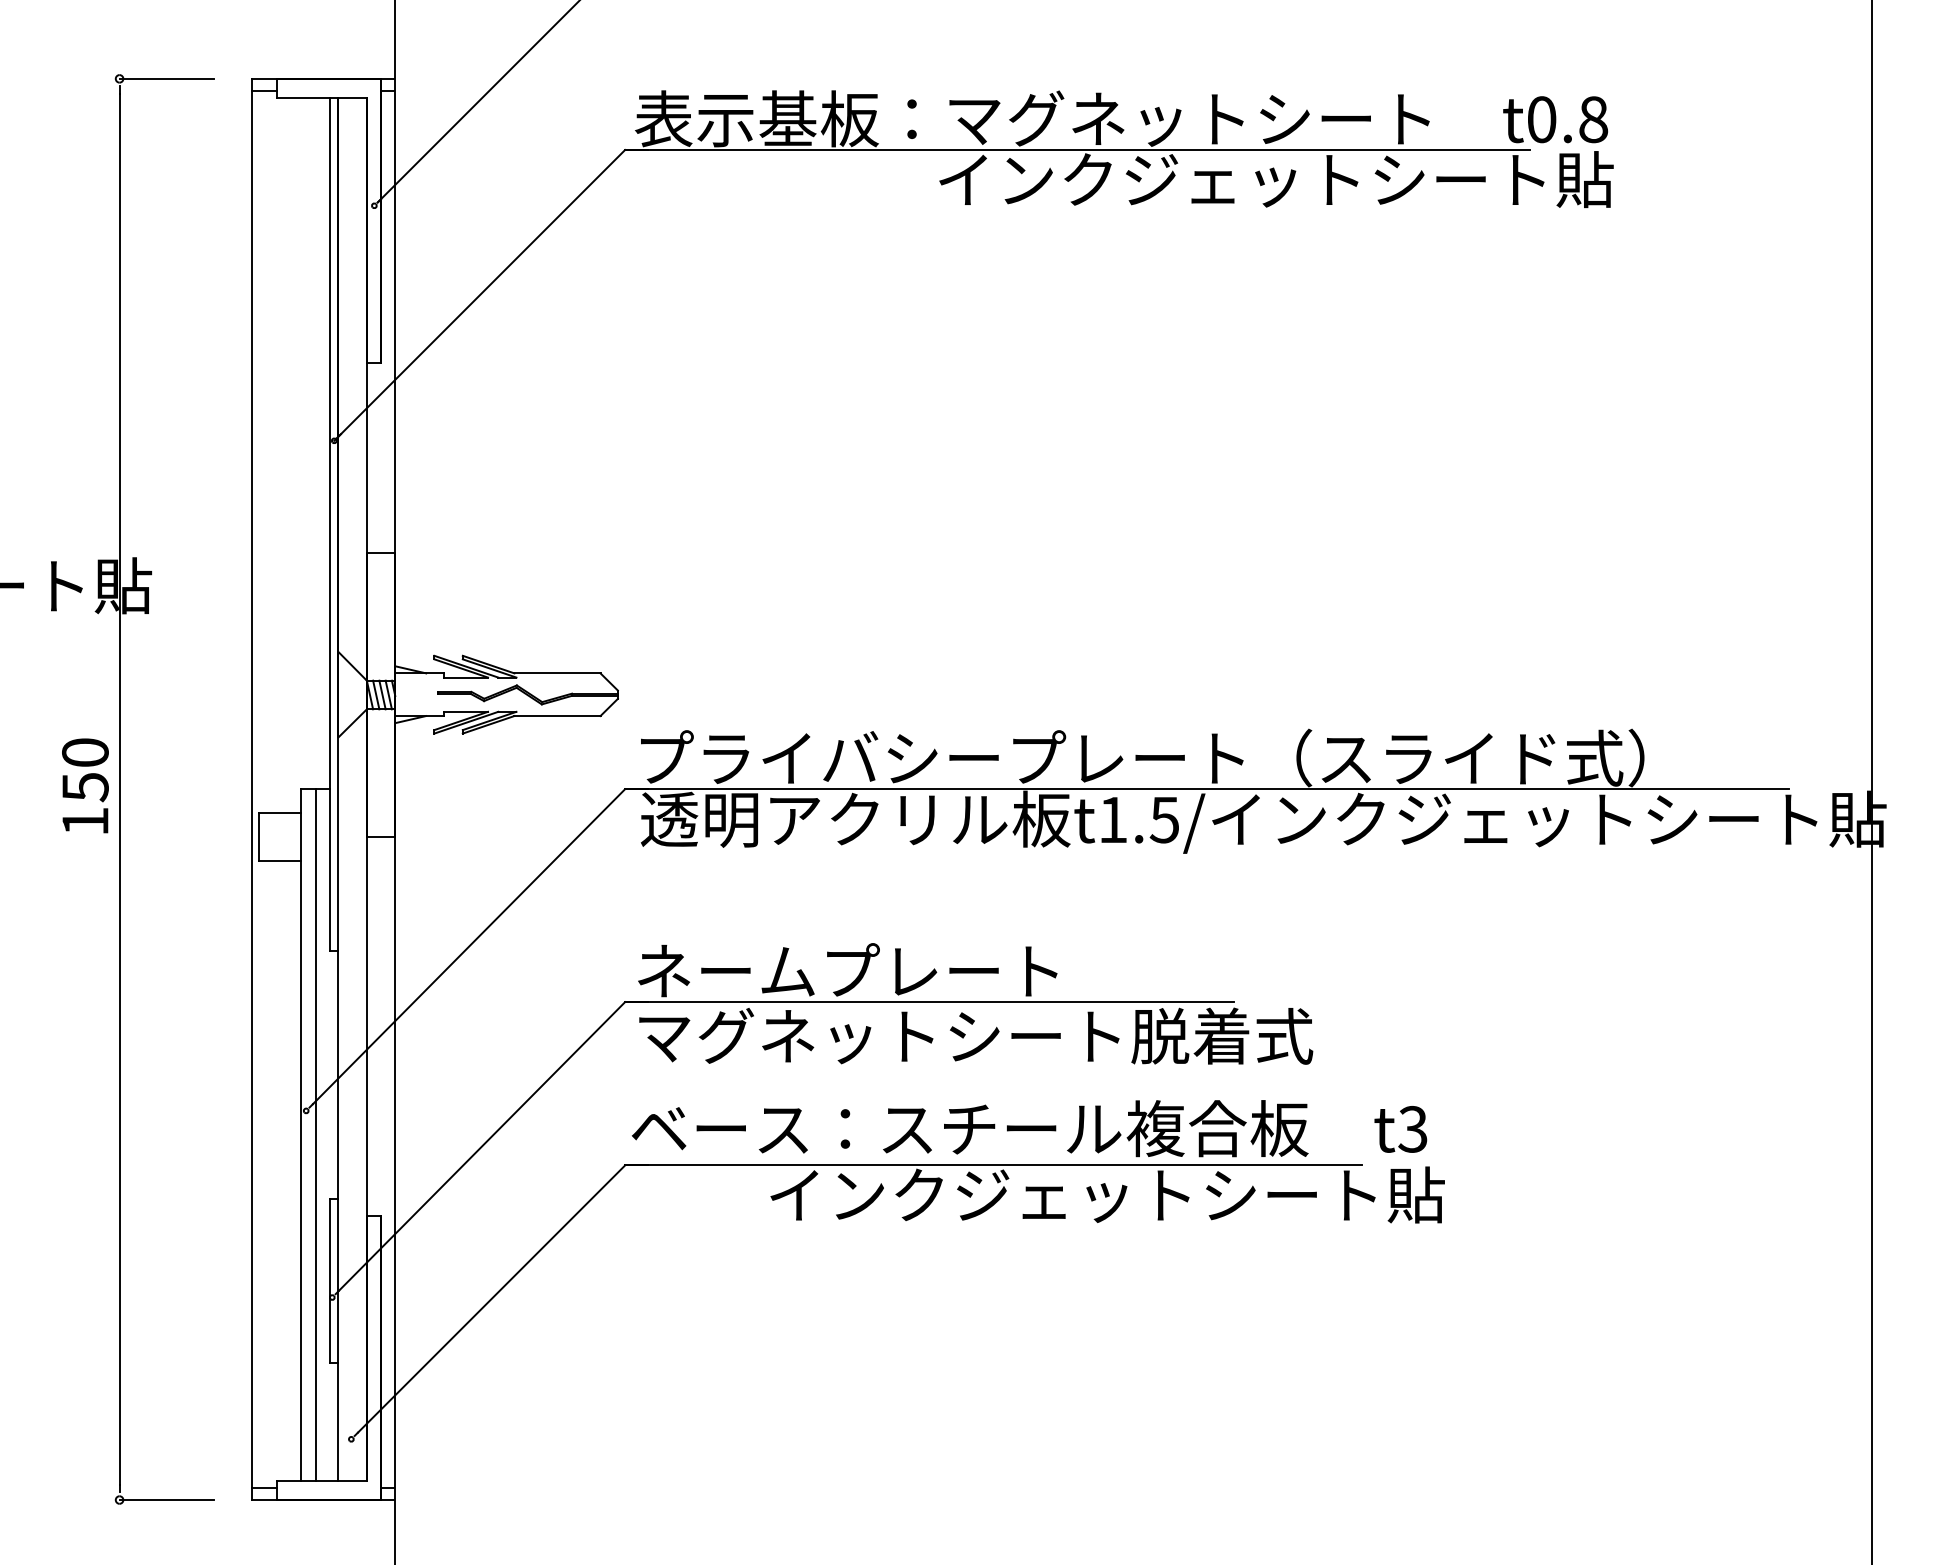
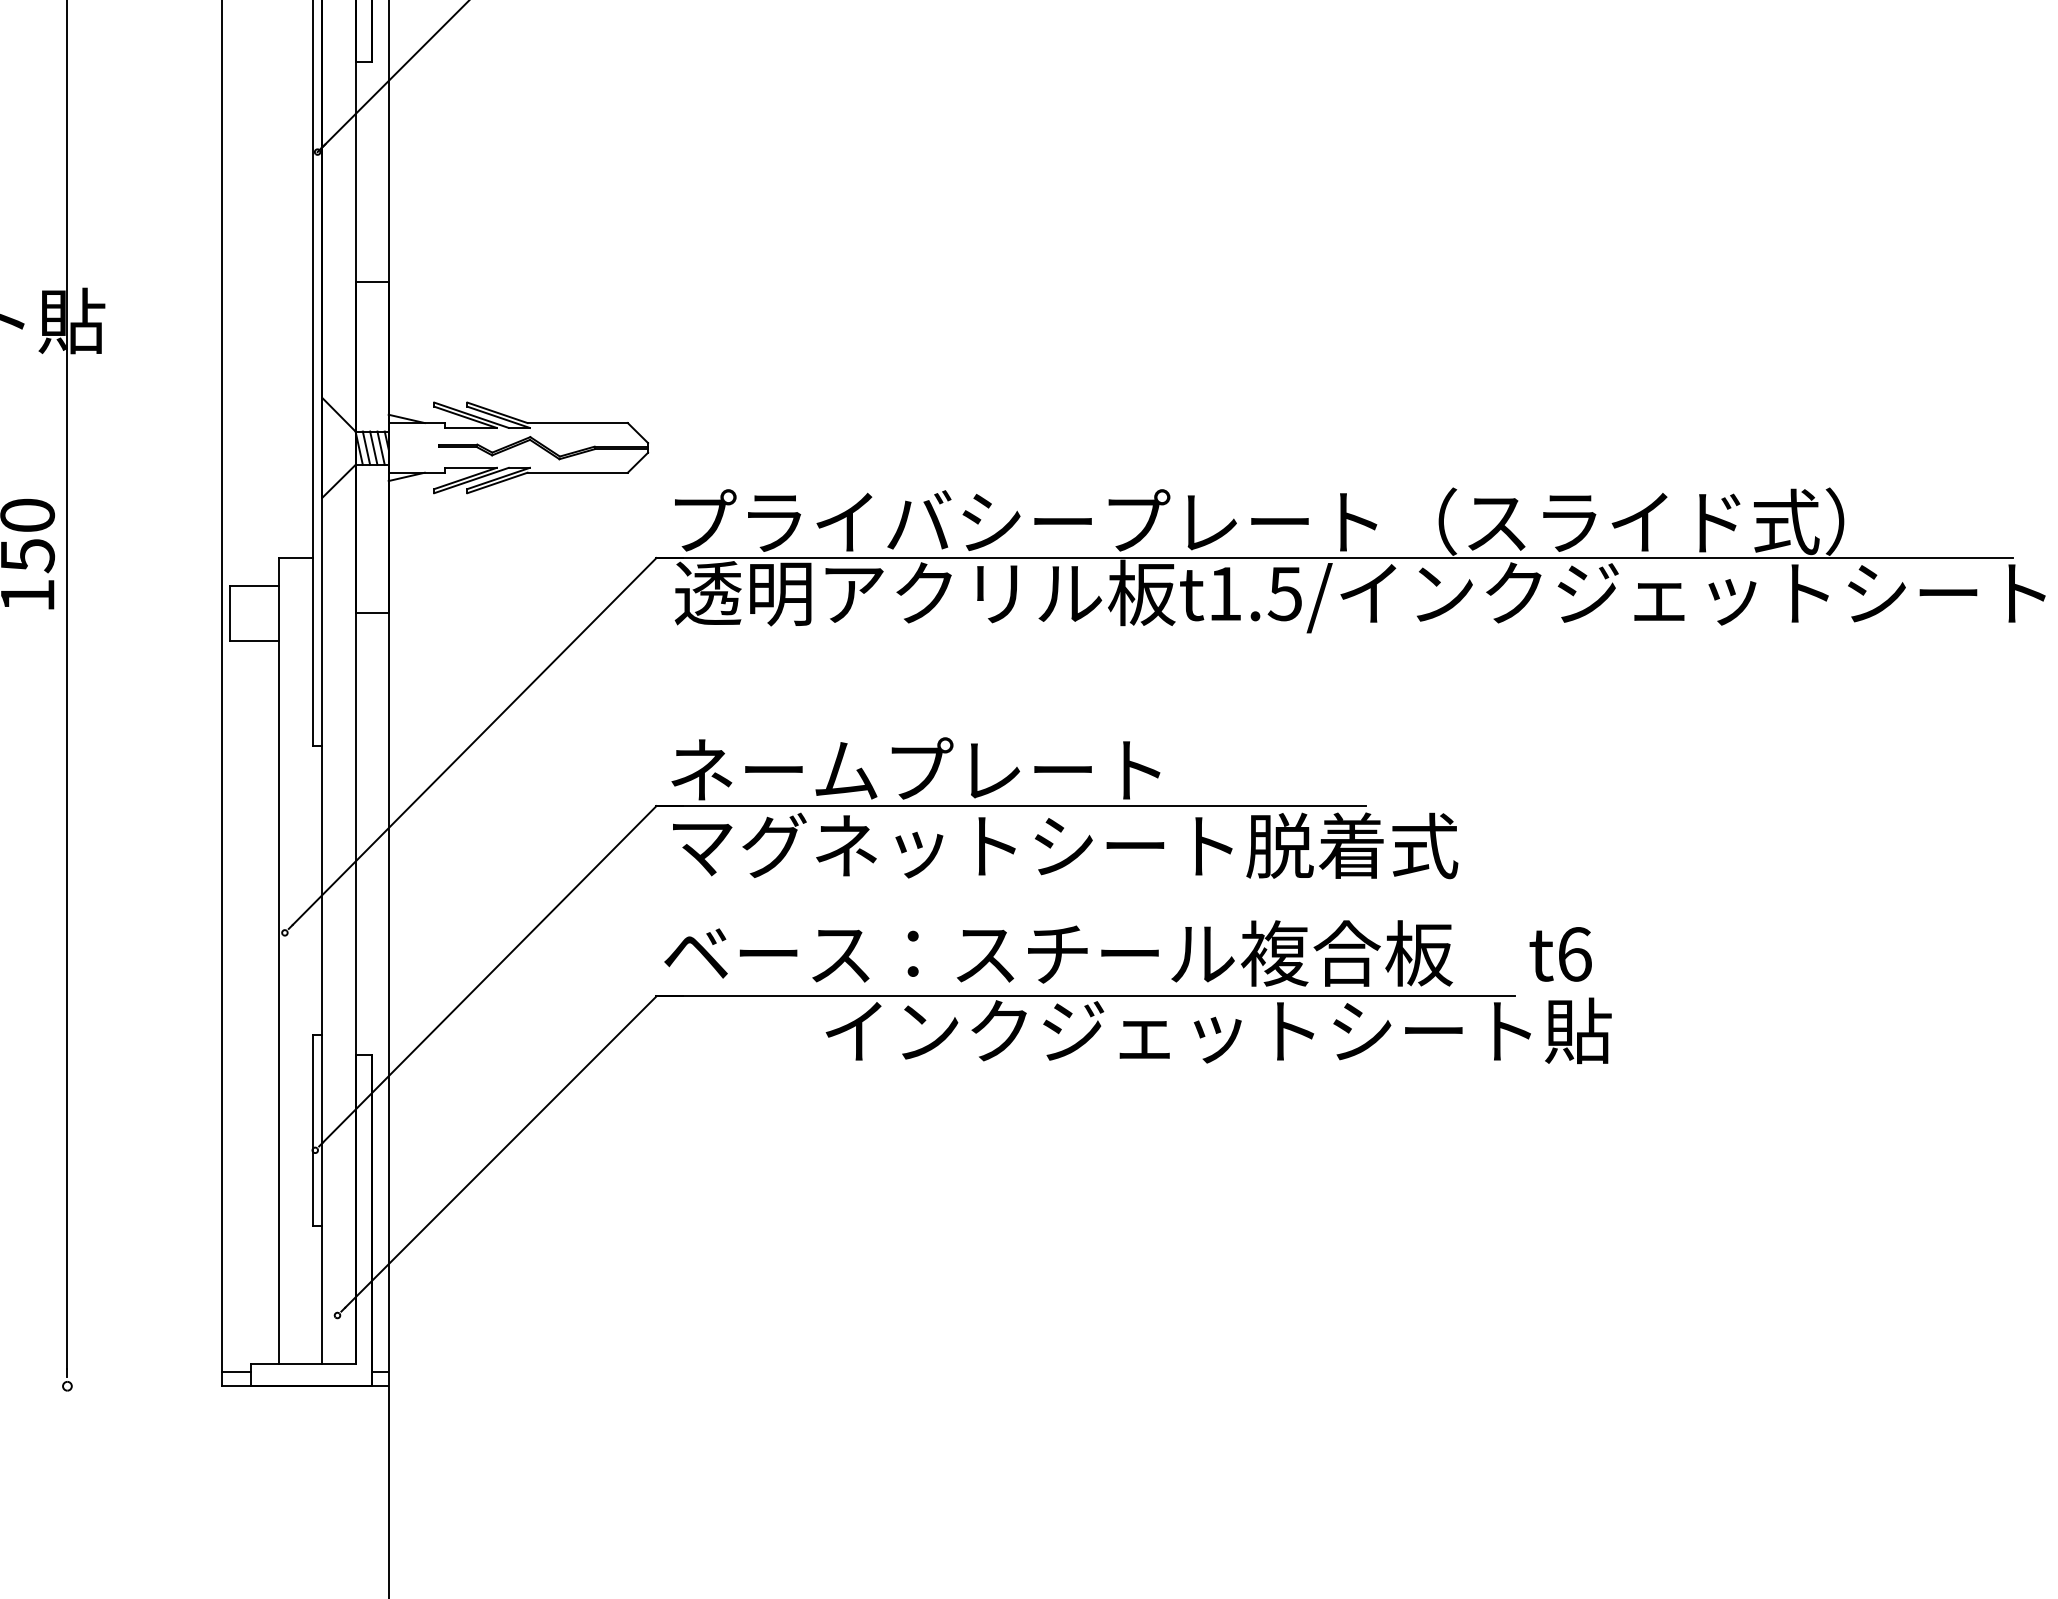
text: (1412, 1128) -> (1573, 953), t3 -> t6
line: (315, 1135) -> (295, 961), removed
line: (166, 1500) -> (122, 1386), removed

